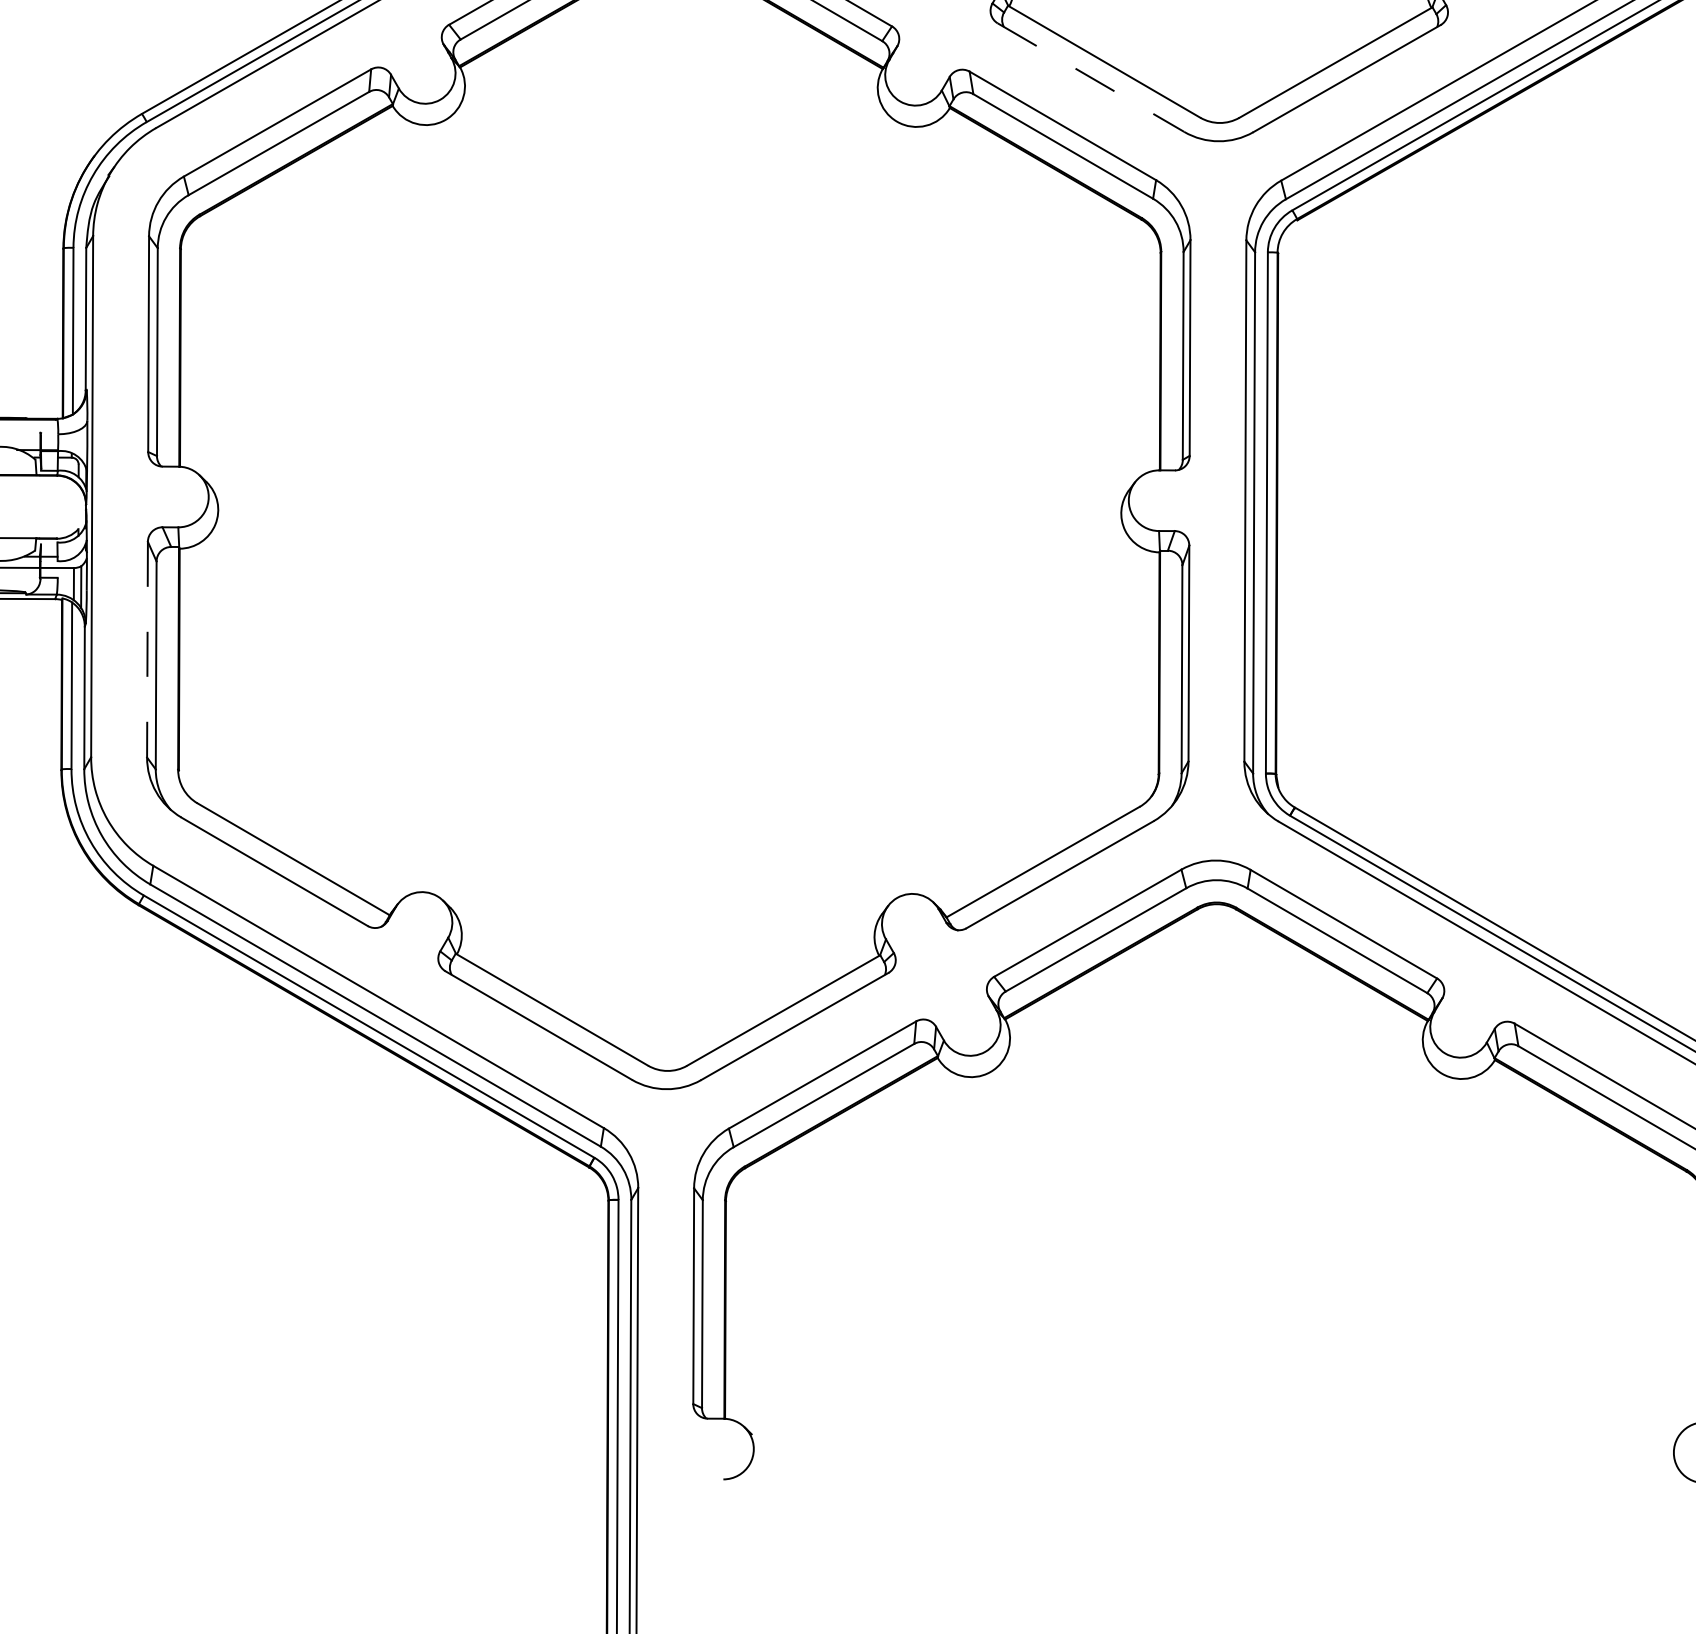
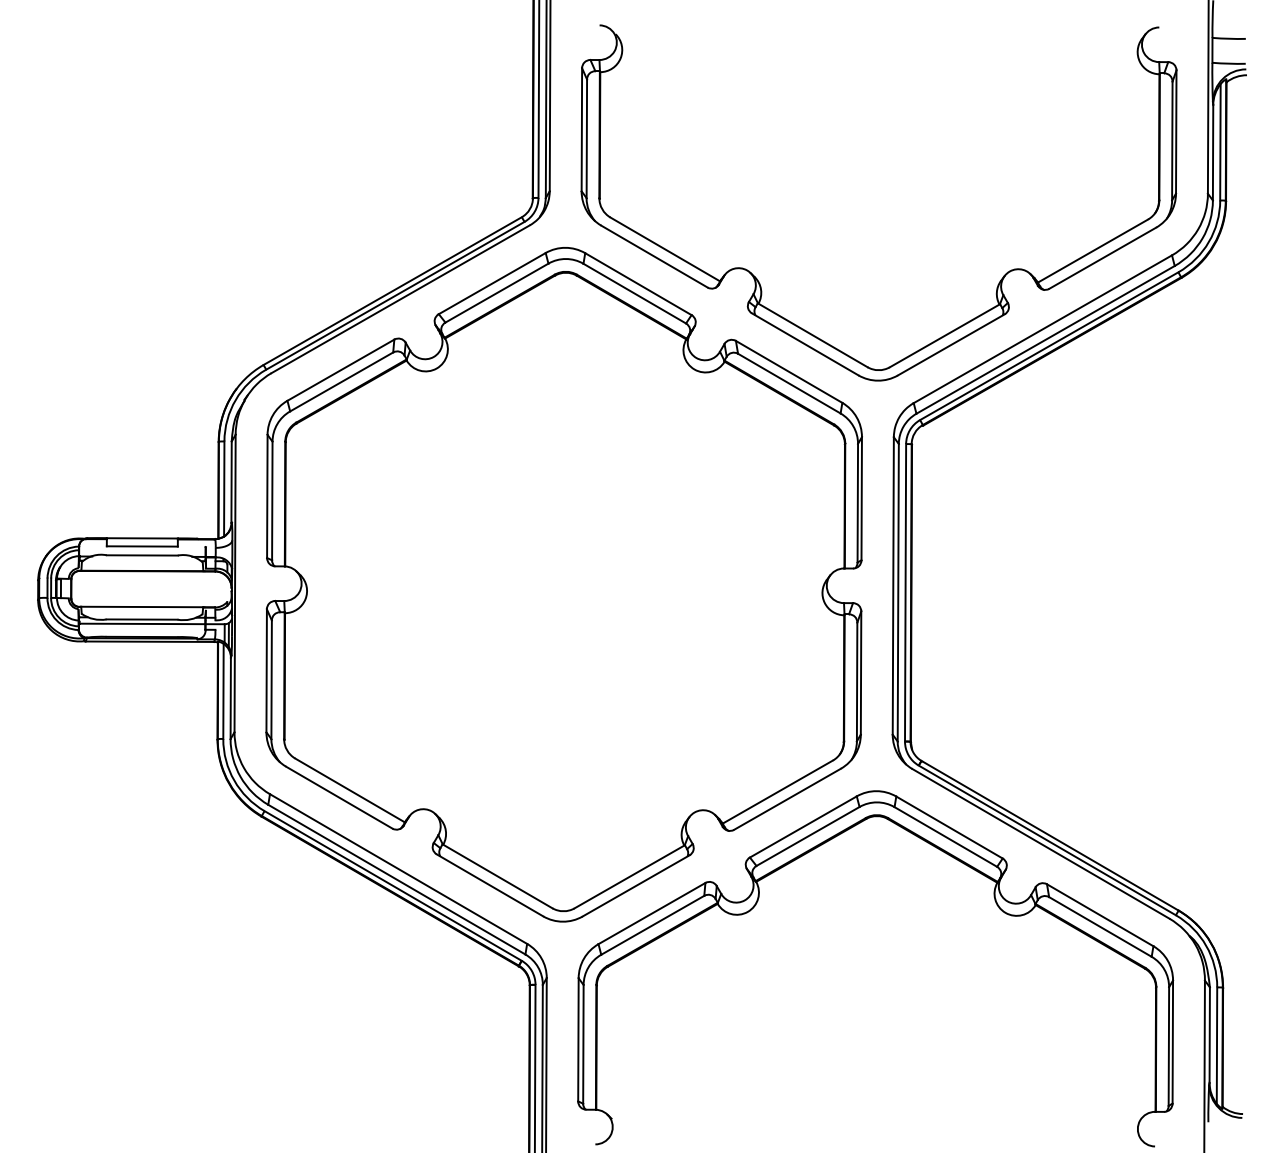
line: (1091, 77) -> (805, 344), dashed -> solid
line: (147, 649) -> (266, 670), dashed -> solid

